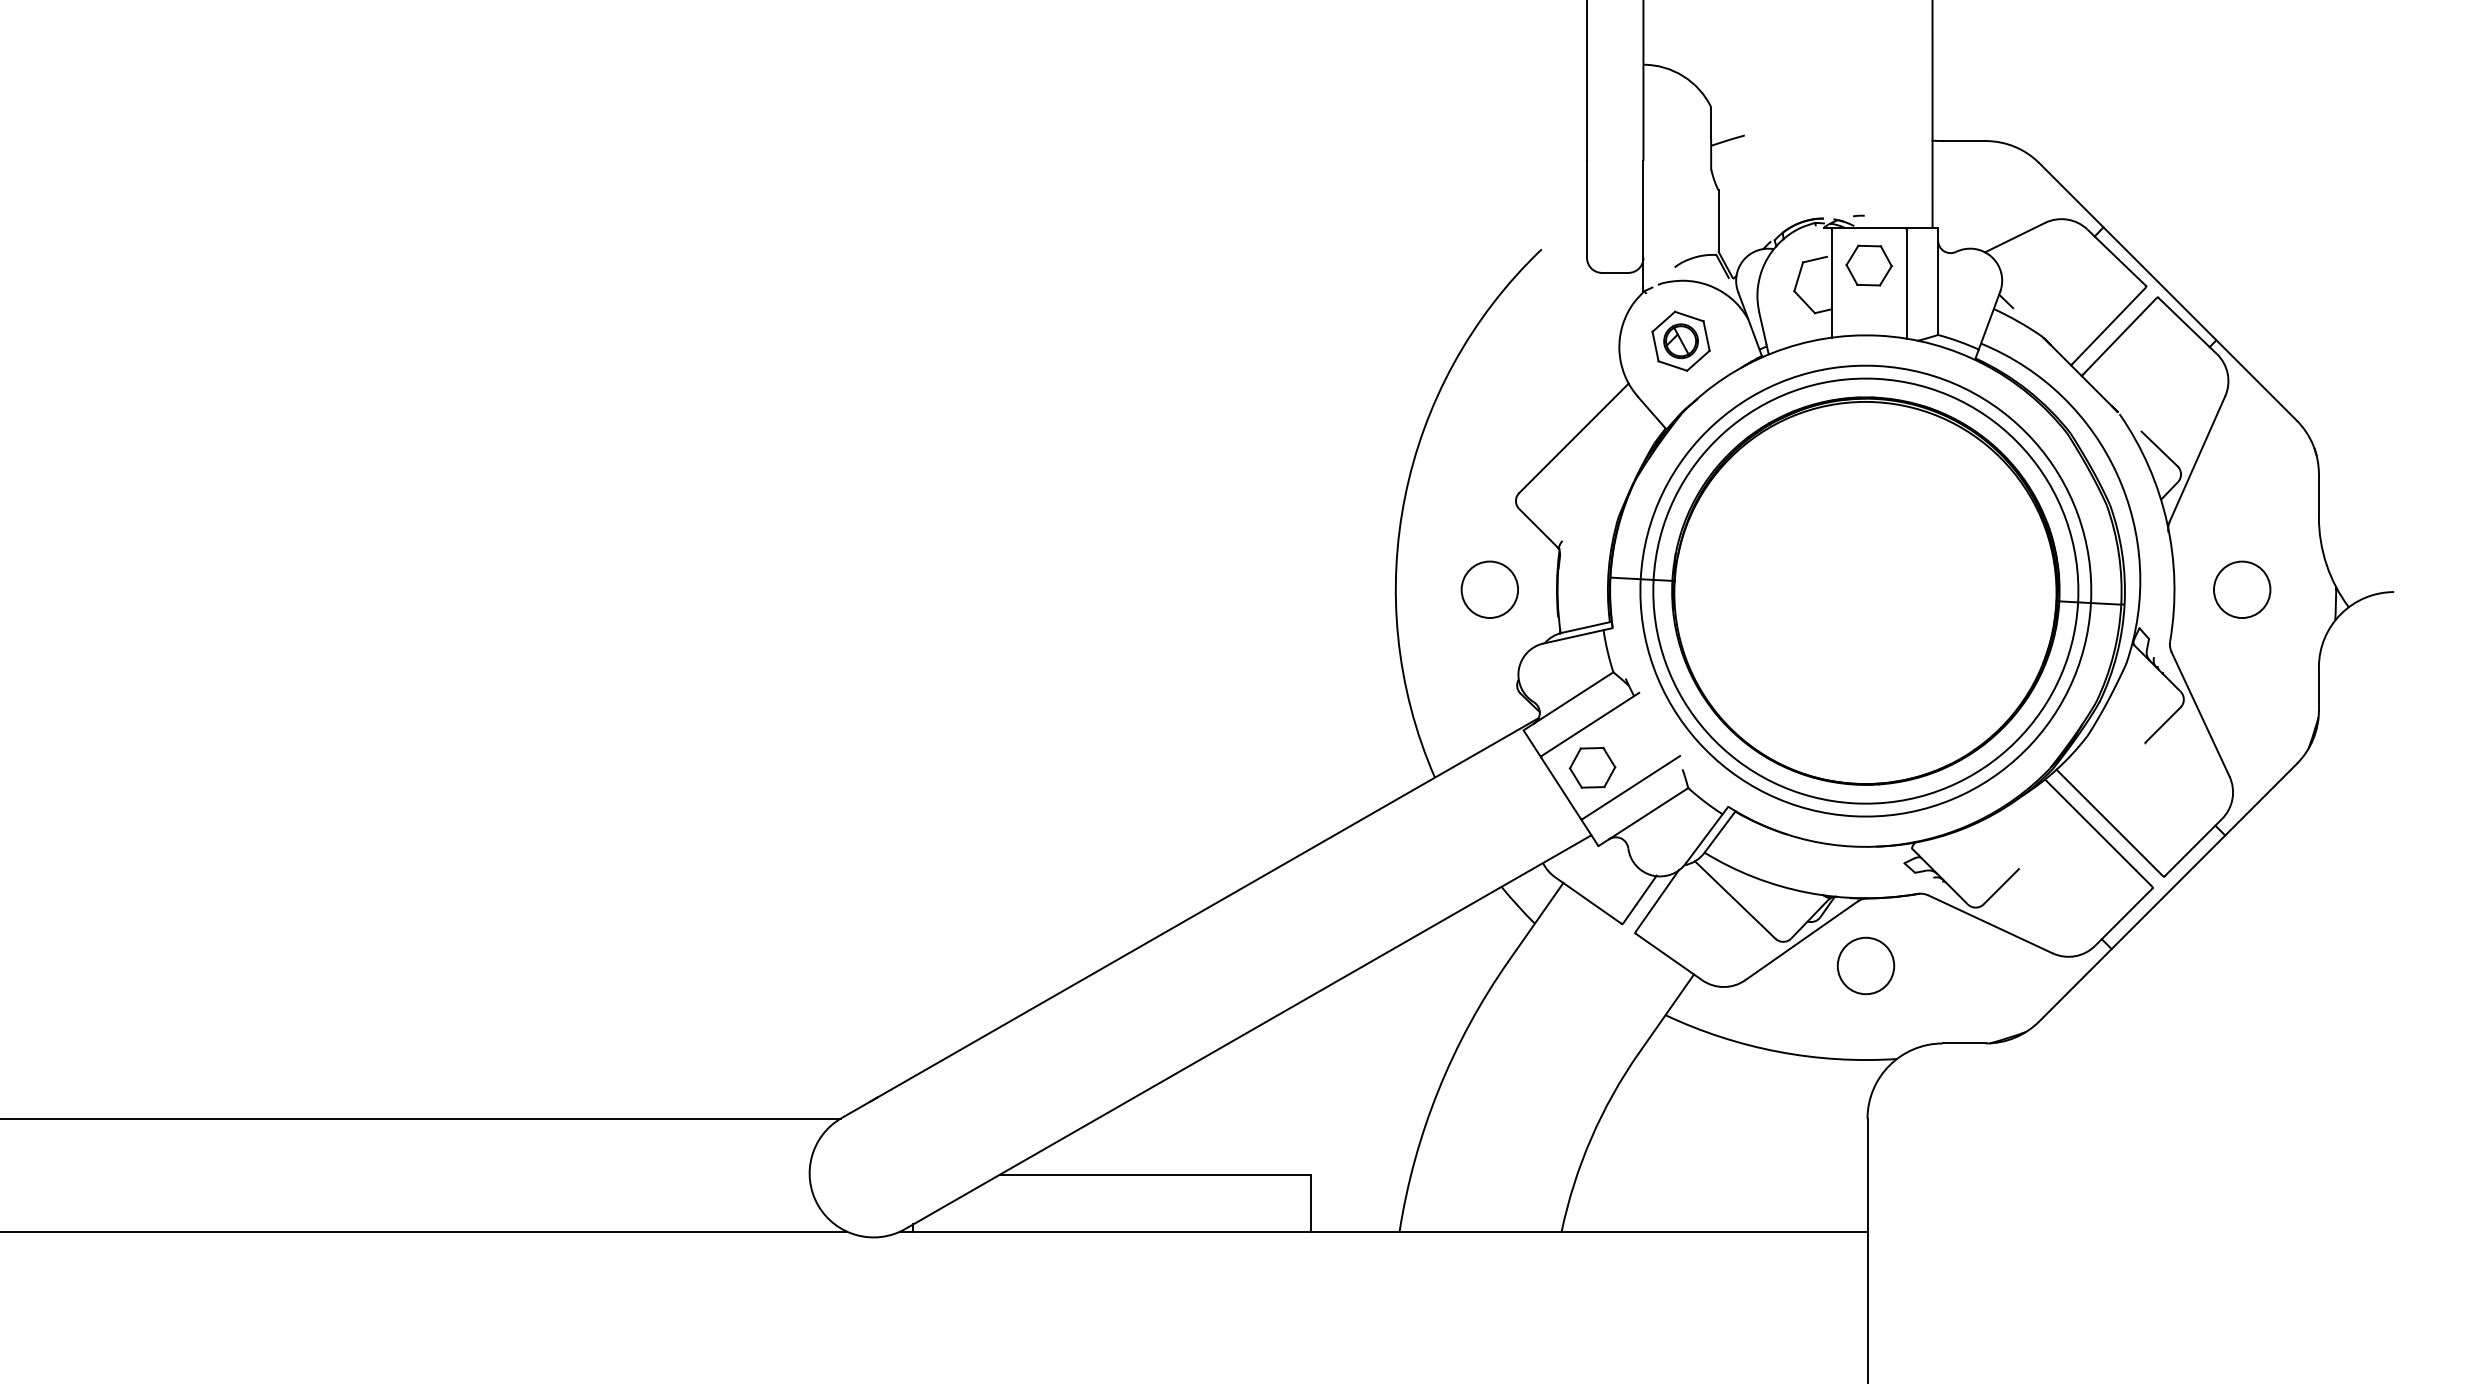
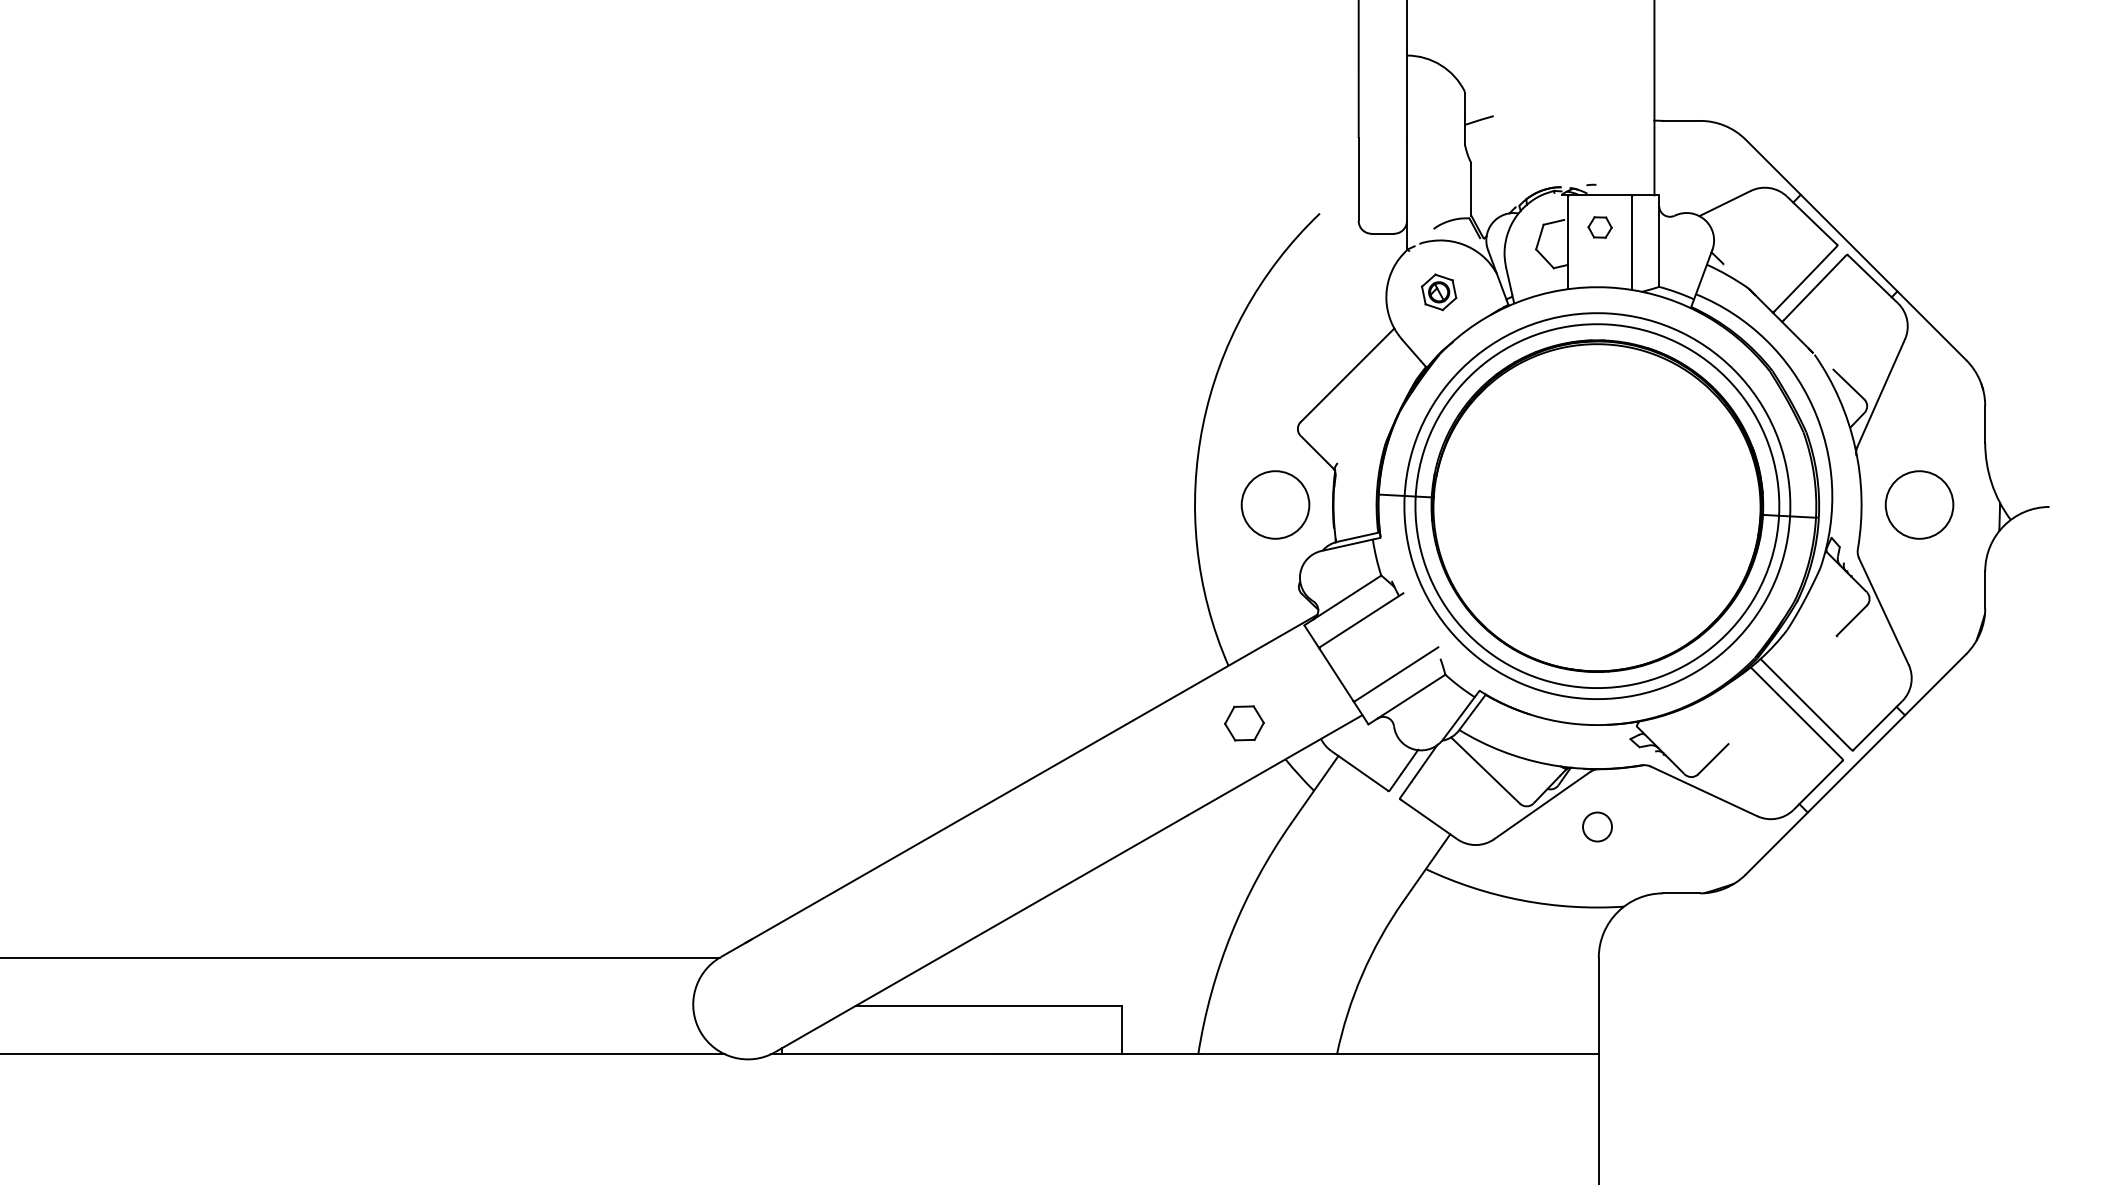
part: (1868, 265) -> (1599, 227), size x0.6
part: (1680, 341) -> (1438, 292), size x0.7
circle: (1489, 589) -> (1275, 504), size x1.4
circle: (2242, 589) -> (1919, 504), size x1.4
part: (1592, 767) -> (1244, 723), moved
circle: (1865, 965) -> (1597, 826), size x0.6

